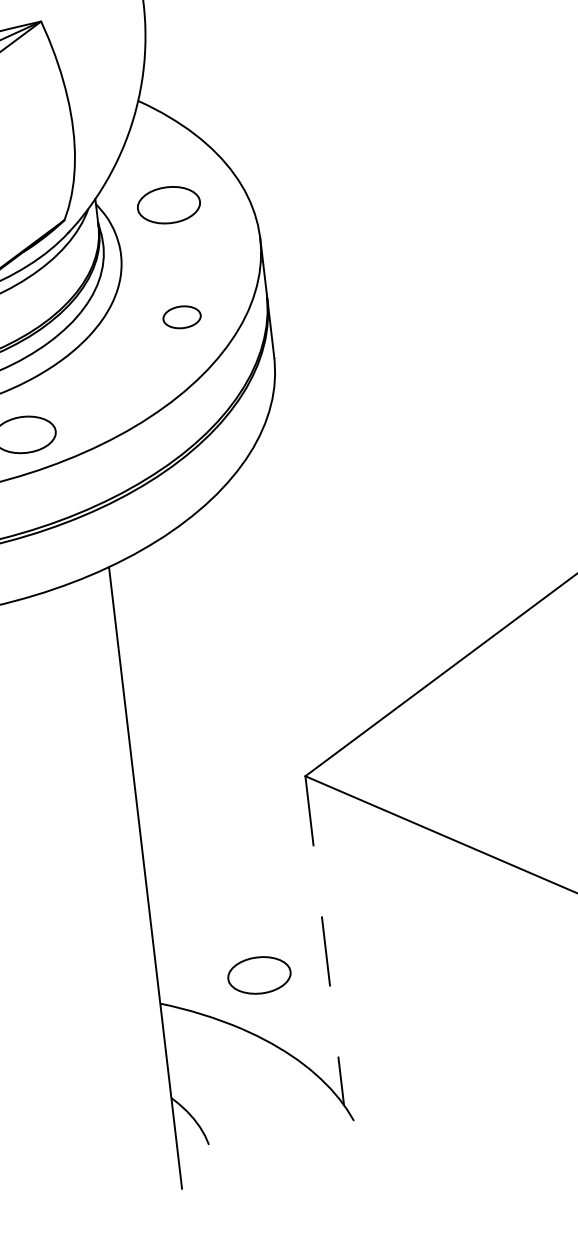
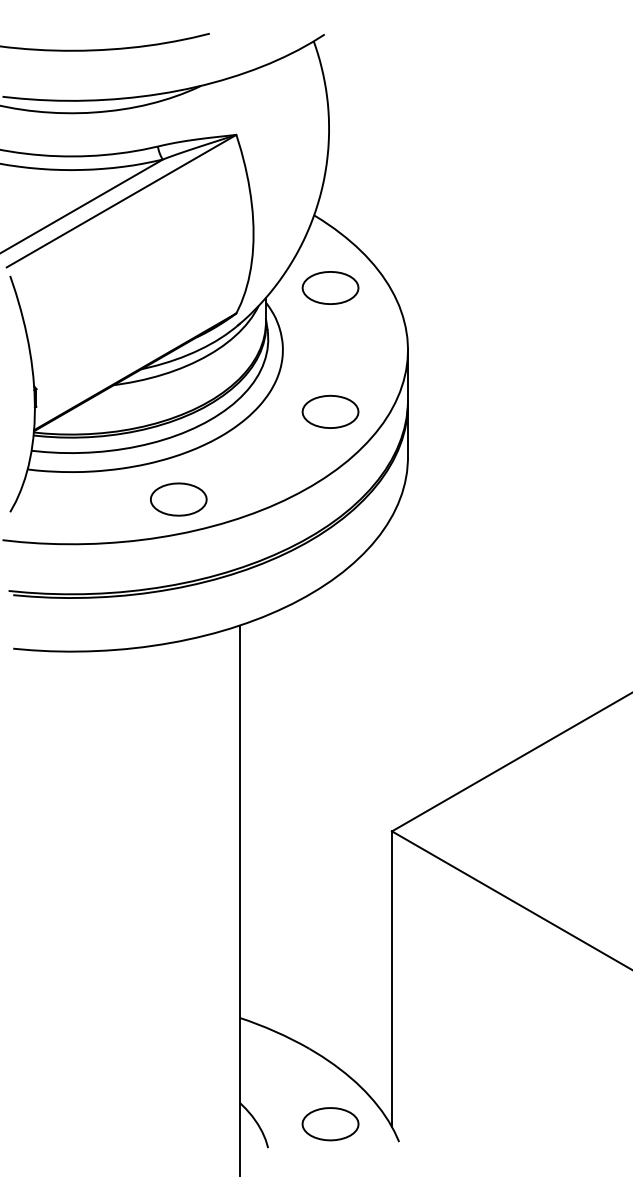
part: (168, 204) -> (330, 287), moved
part: (182, 317) -> (330, 411), size x1.67
line: (325, 940) -> (392, 979), dashed -> solid
part: (259, 975) -> (330, 1124), moved

